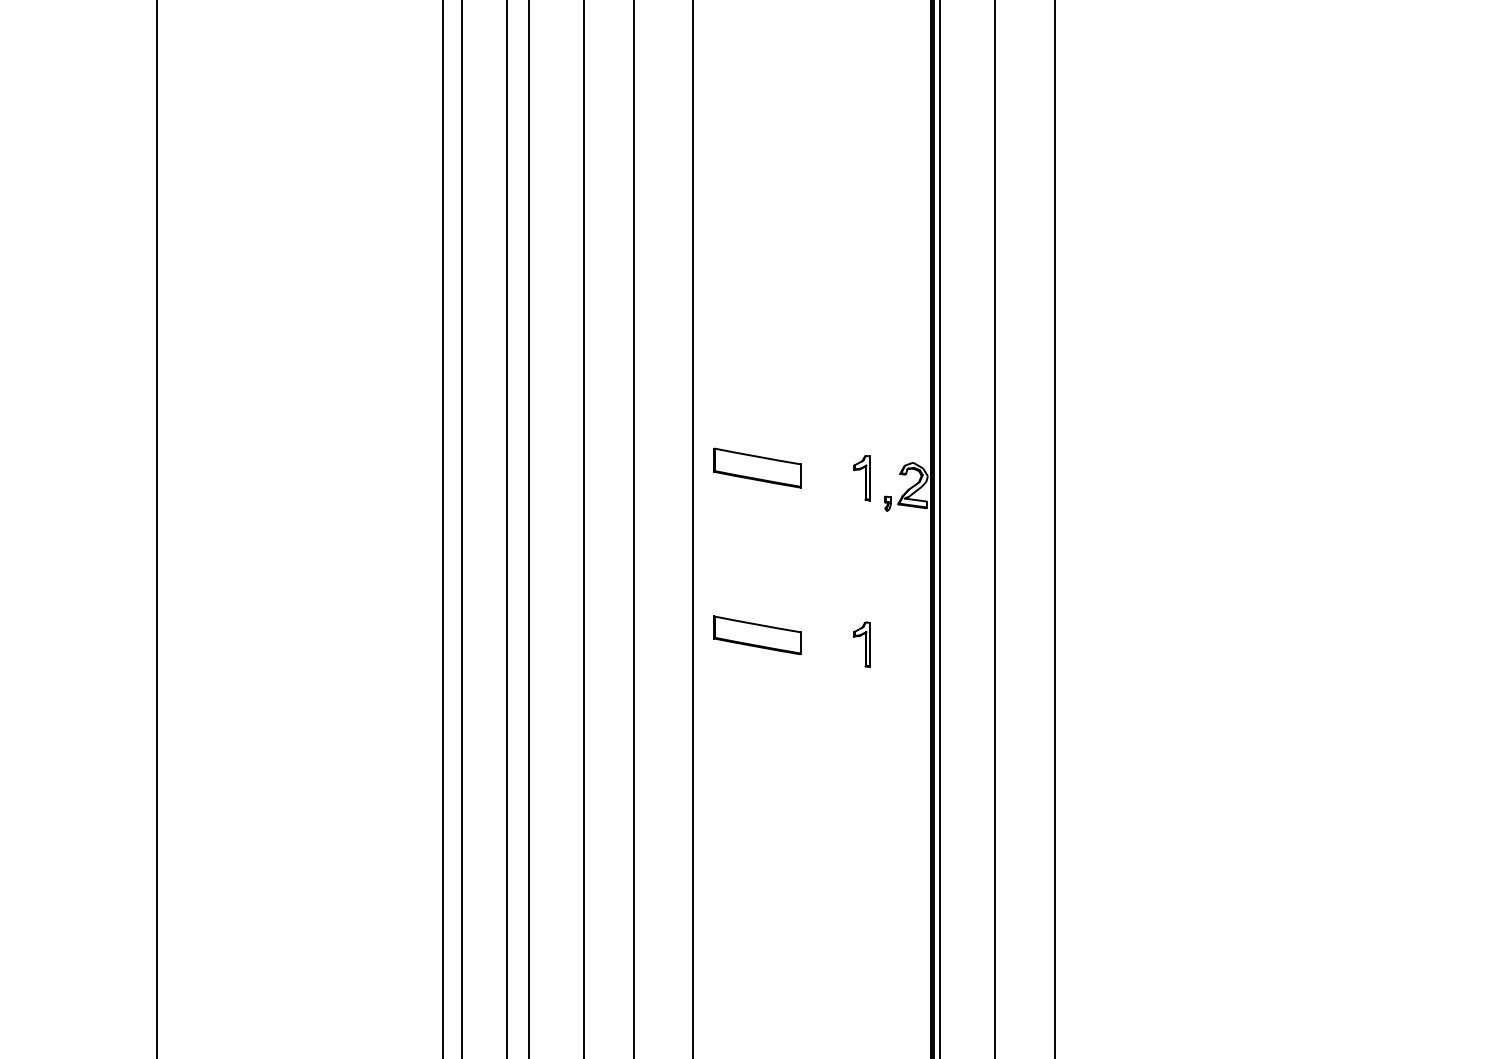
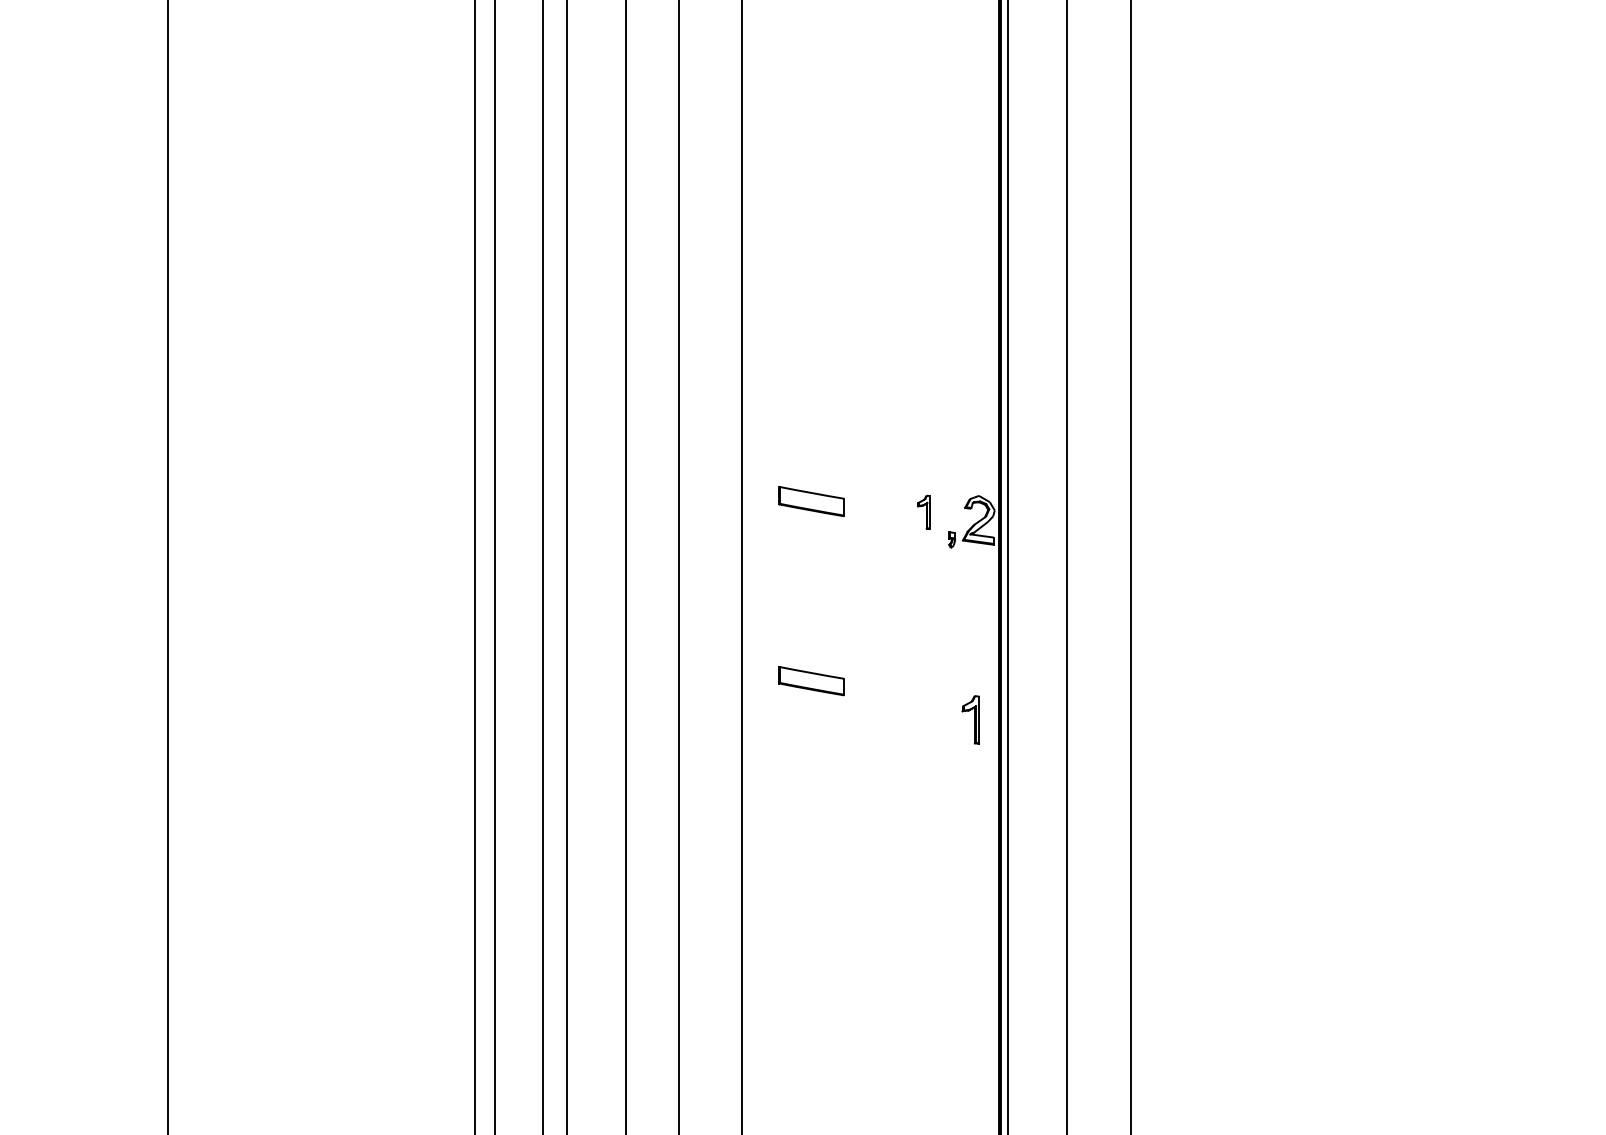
part: (756, 467) -> (811, 501), size x0.7
part: (861, 478) -> (923, 512), size x0.7
part: (756, 635) -> (811, 681), size x0.7
part: (861, 644) -> (970, 719), moved

